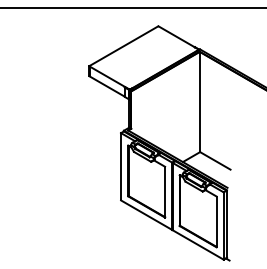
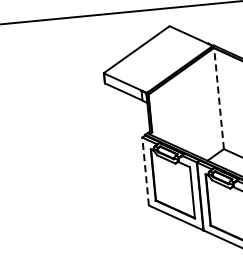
line: (200, 101) -> (219, 98), solid -> dashed
line: (121, 166) -> (146, 171), solid -> dashed

